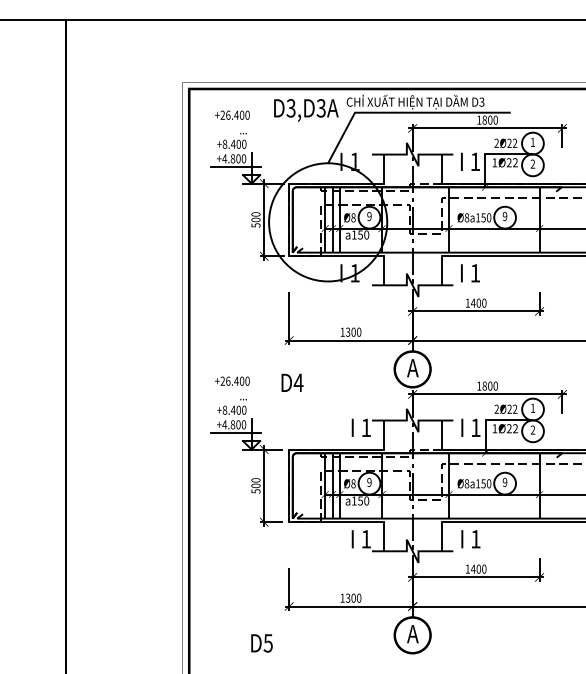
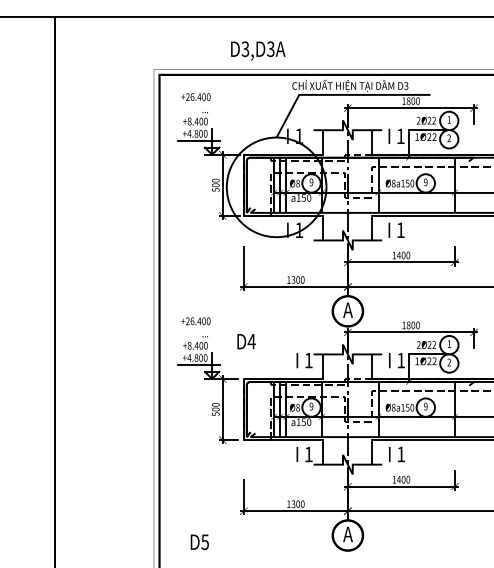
text: (306, 109) -> (258, 50), moved
text: (292, 382) -> (246, 341), moved
text: (261, 643) -> (199, 542), moved

